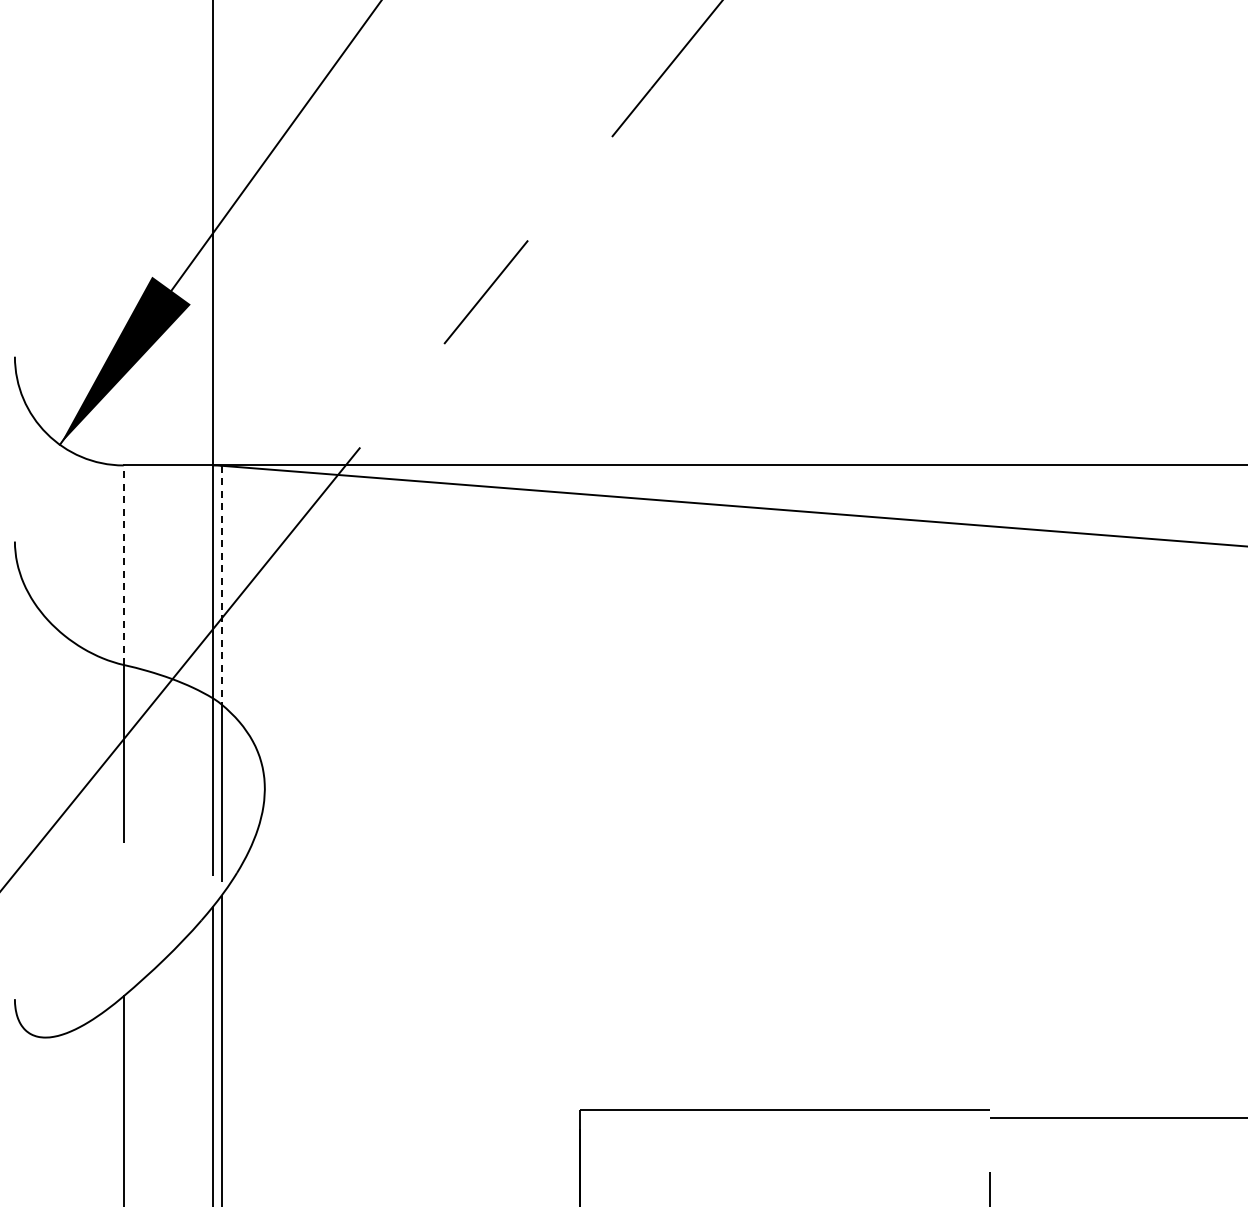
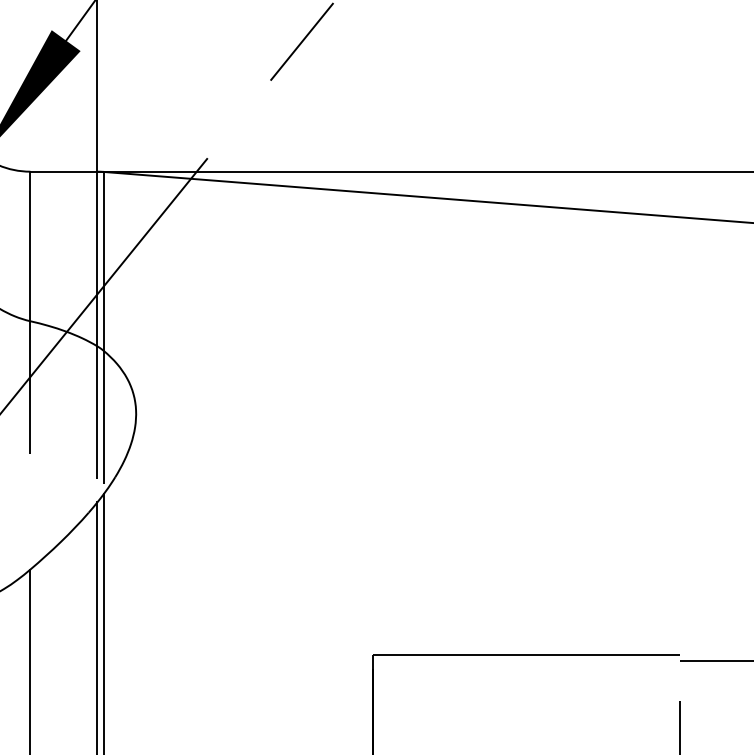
line: (123, 565) -> (30, 246), dashed -> solid
line: (221, 585) -> (103, 261), dashed -> solid

